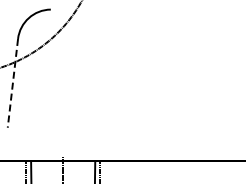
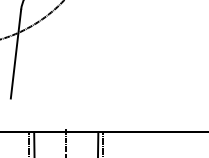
line: (12, 83) -> (15, 54), dashed -> solid

